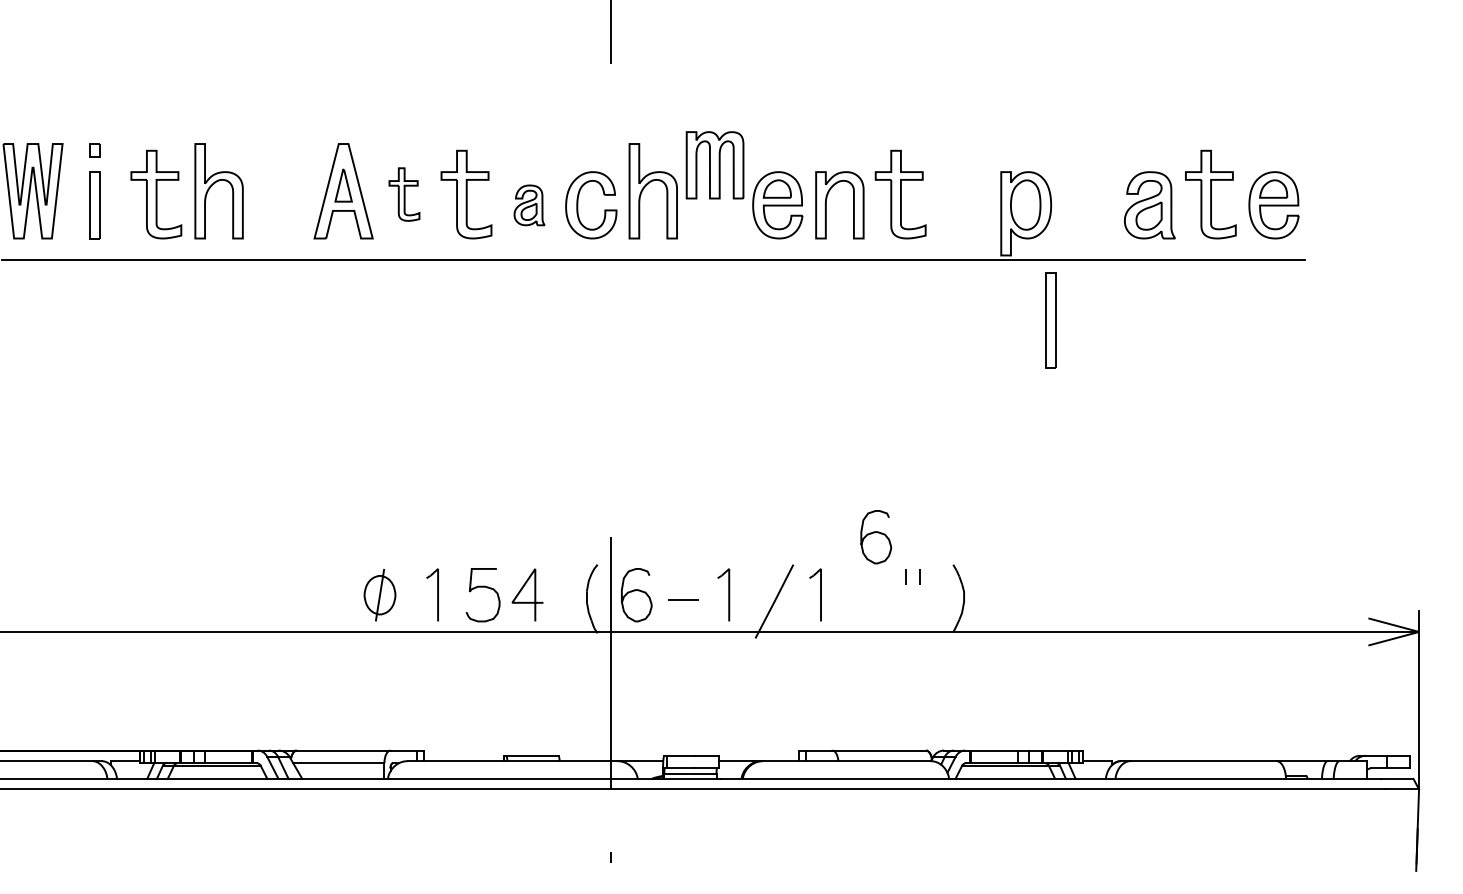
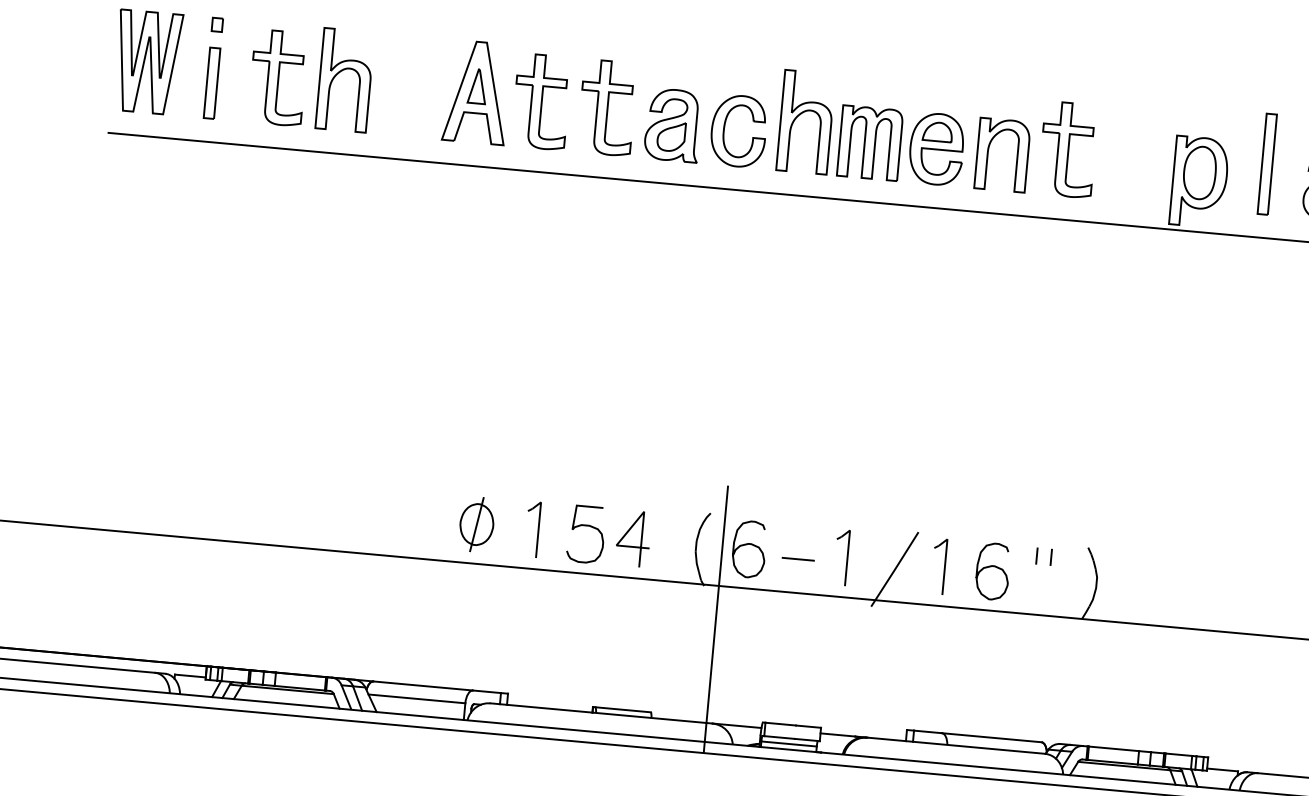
part: (714, 165) -> (869, 143), moved
part: (404, 194) -> (541, 101), size x1.67
part: (529, 205) -> (673, 125), size x1.67
part: (1050, 320) -> (1266, 164), moved
curve: (874, 533) -> (991, 567), moved

